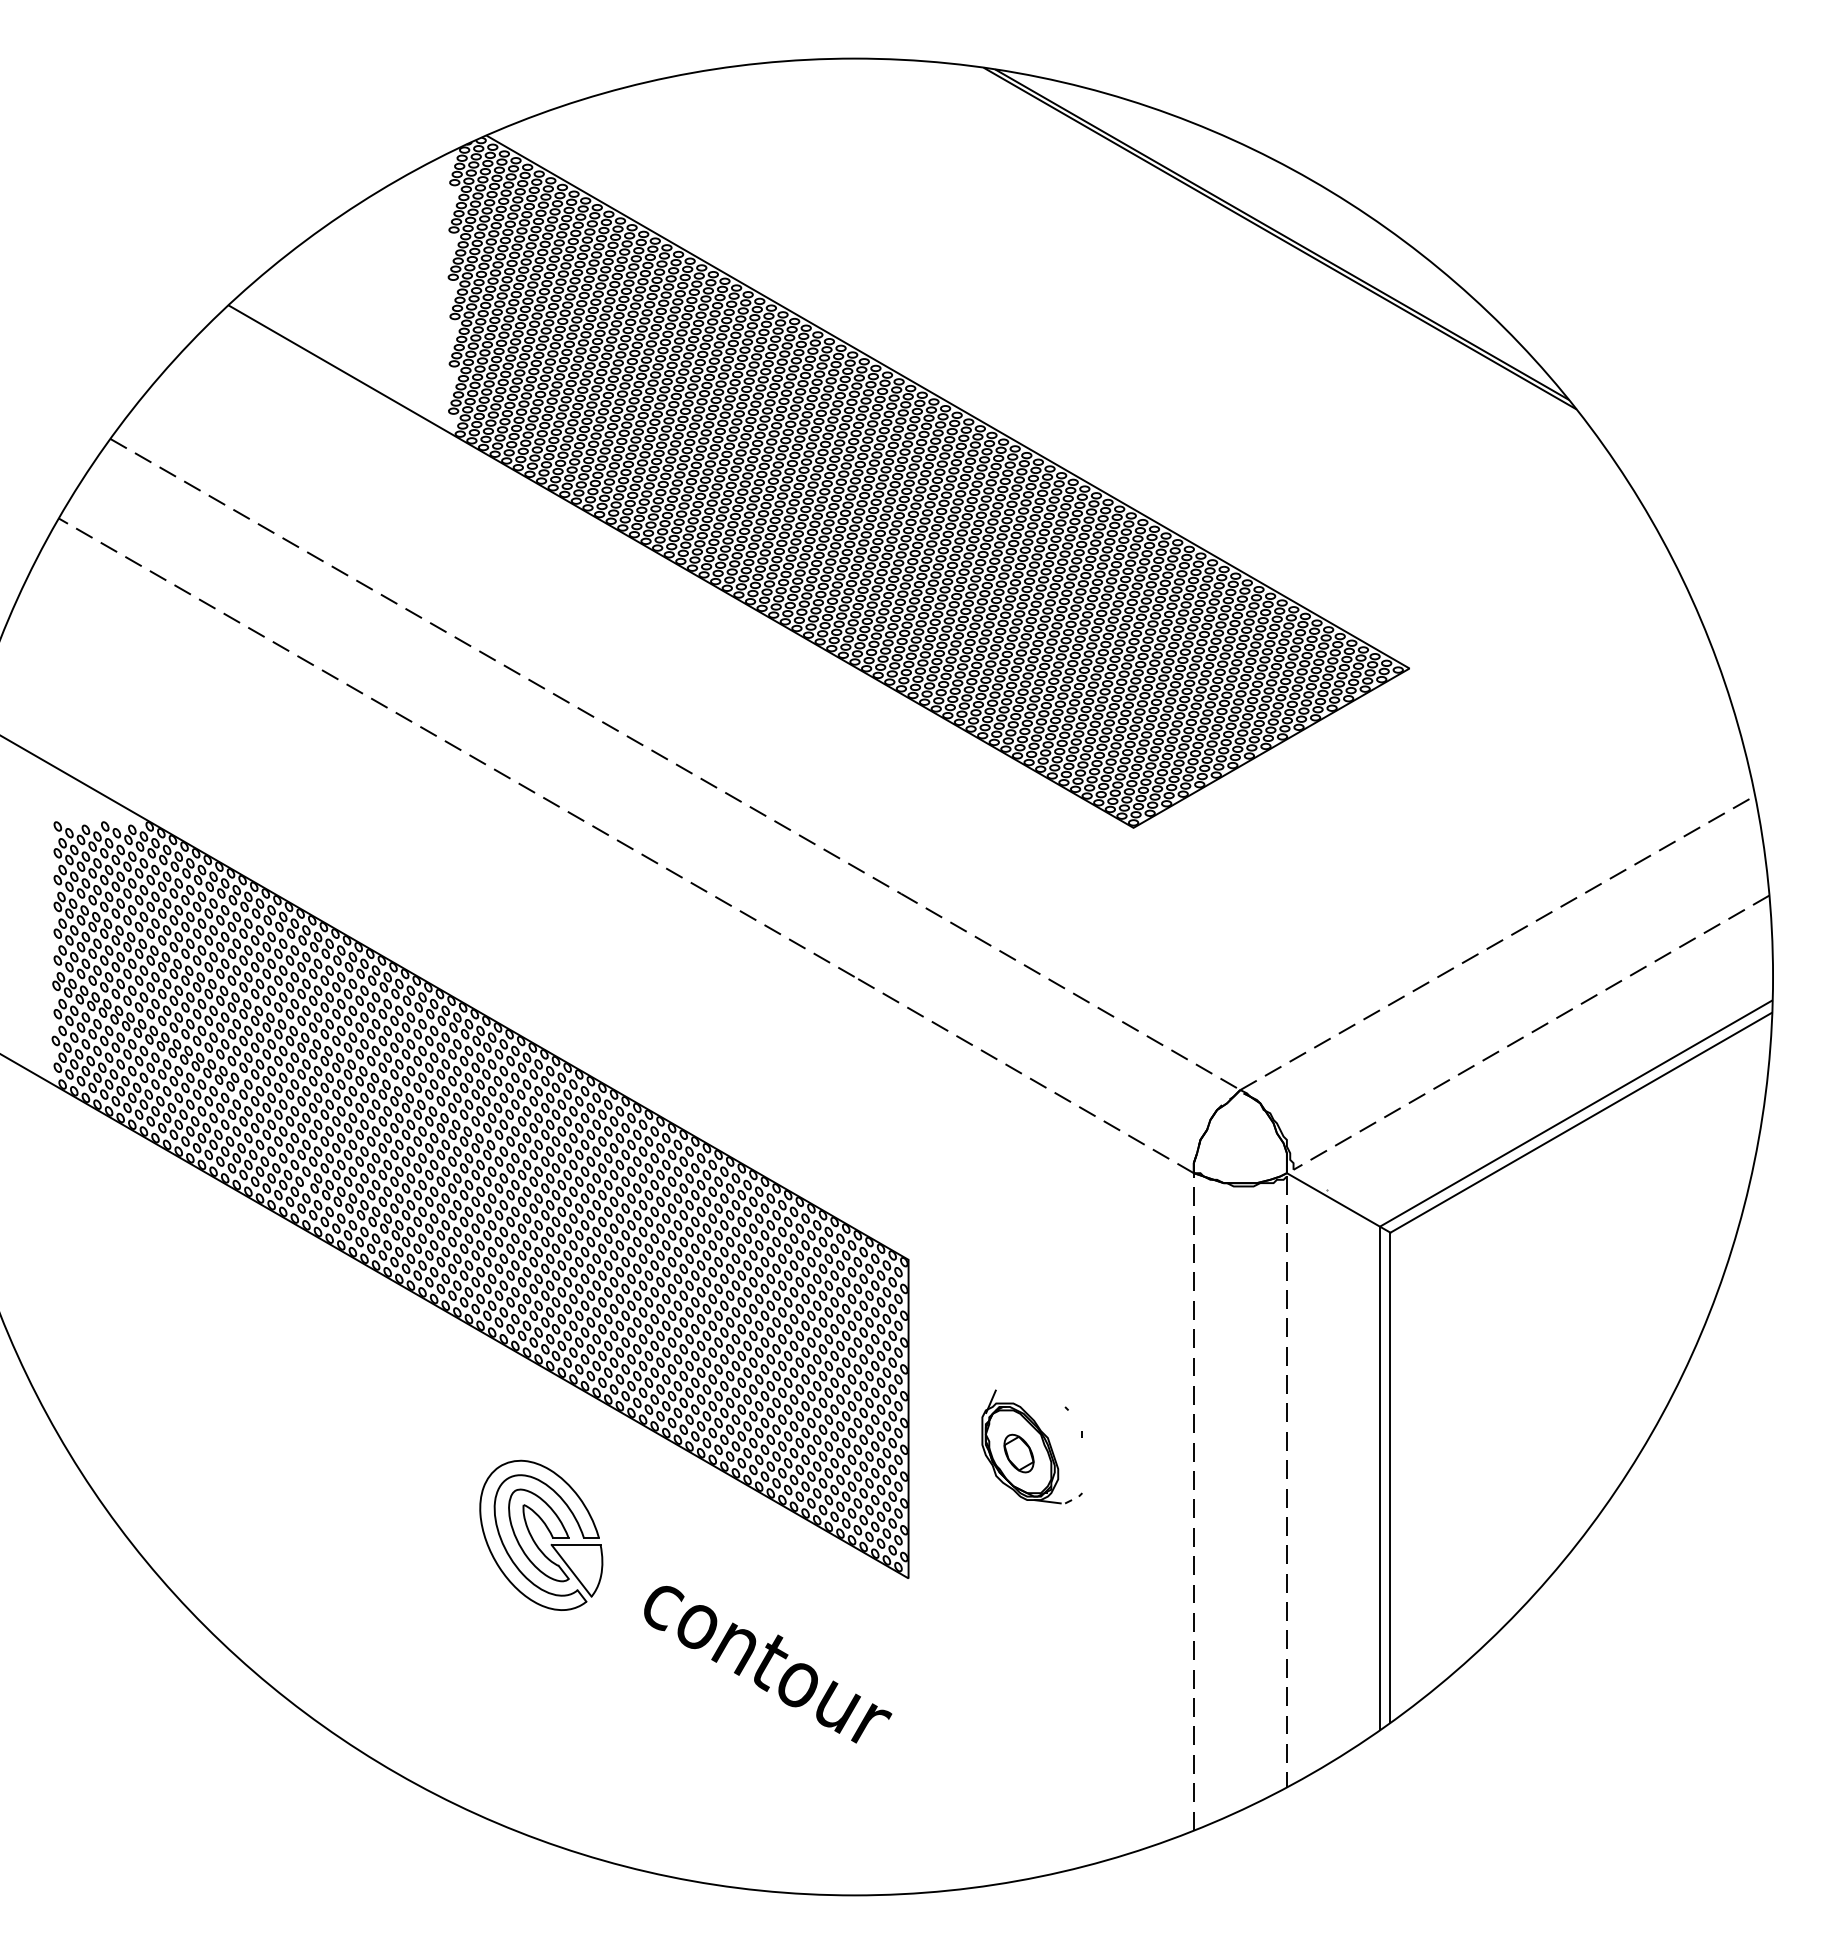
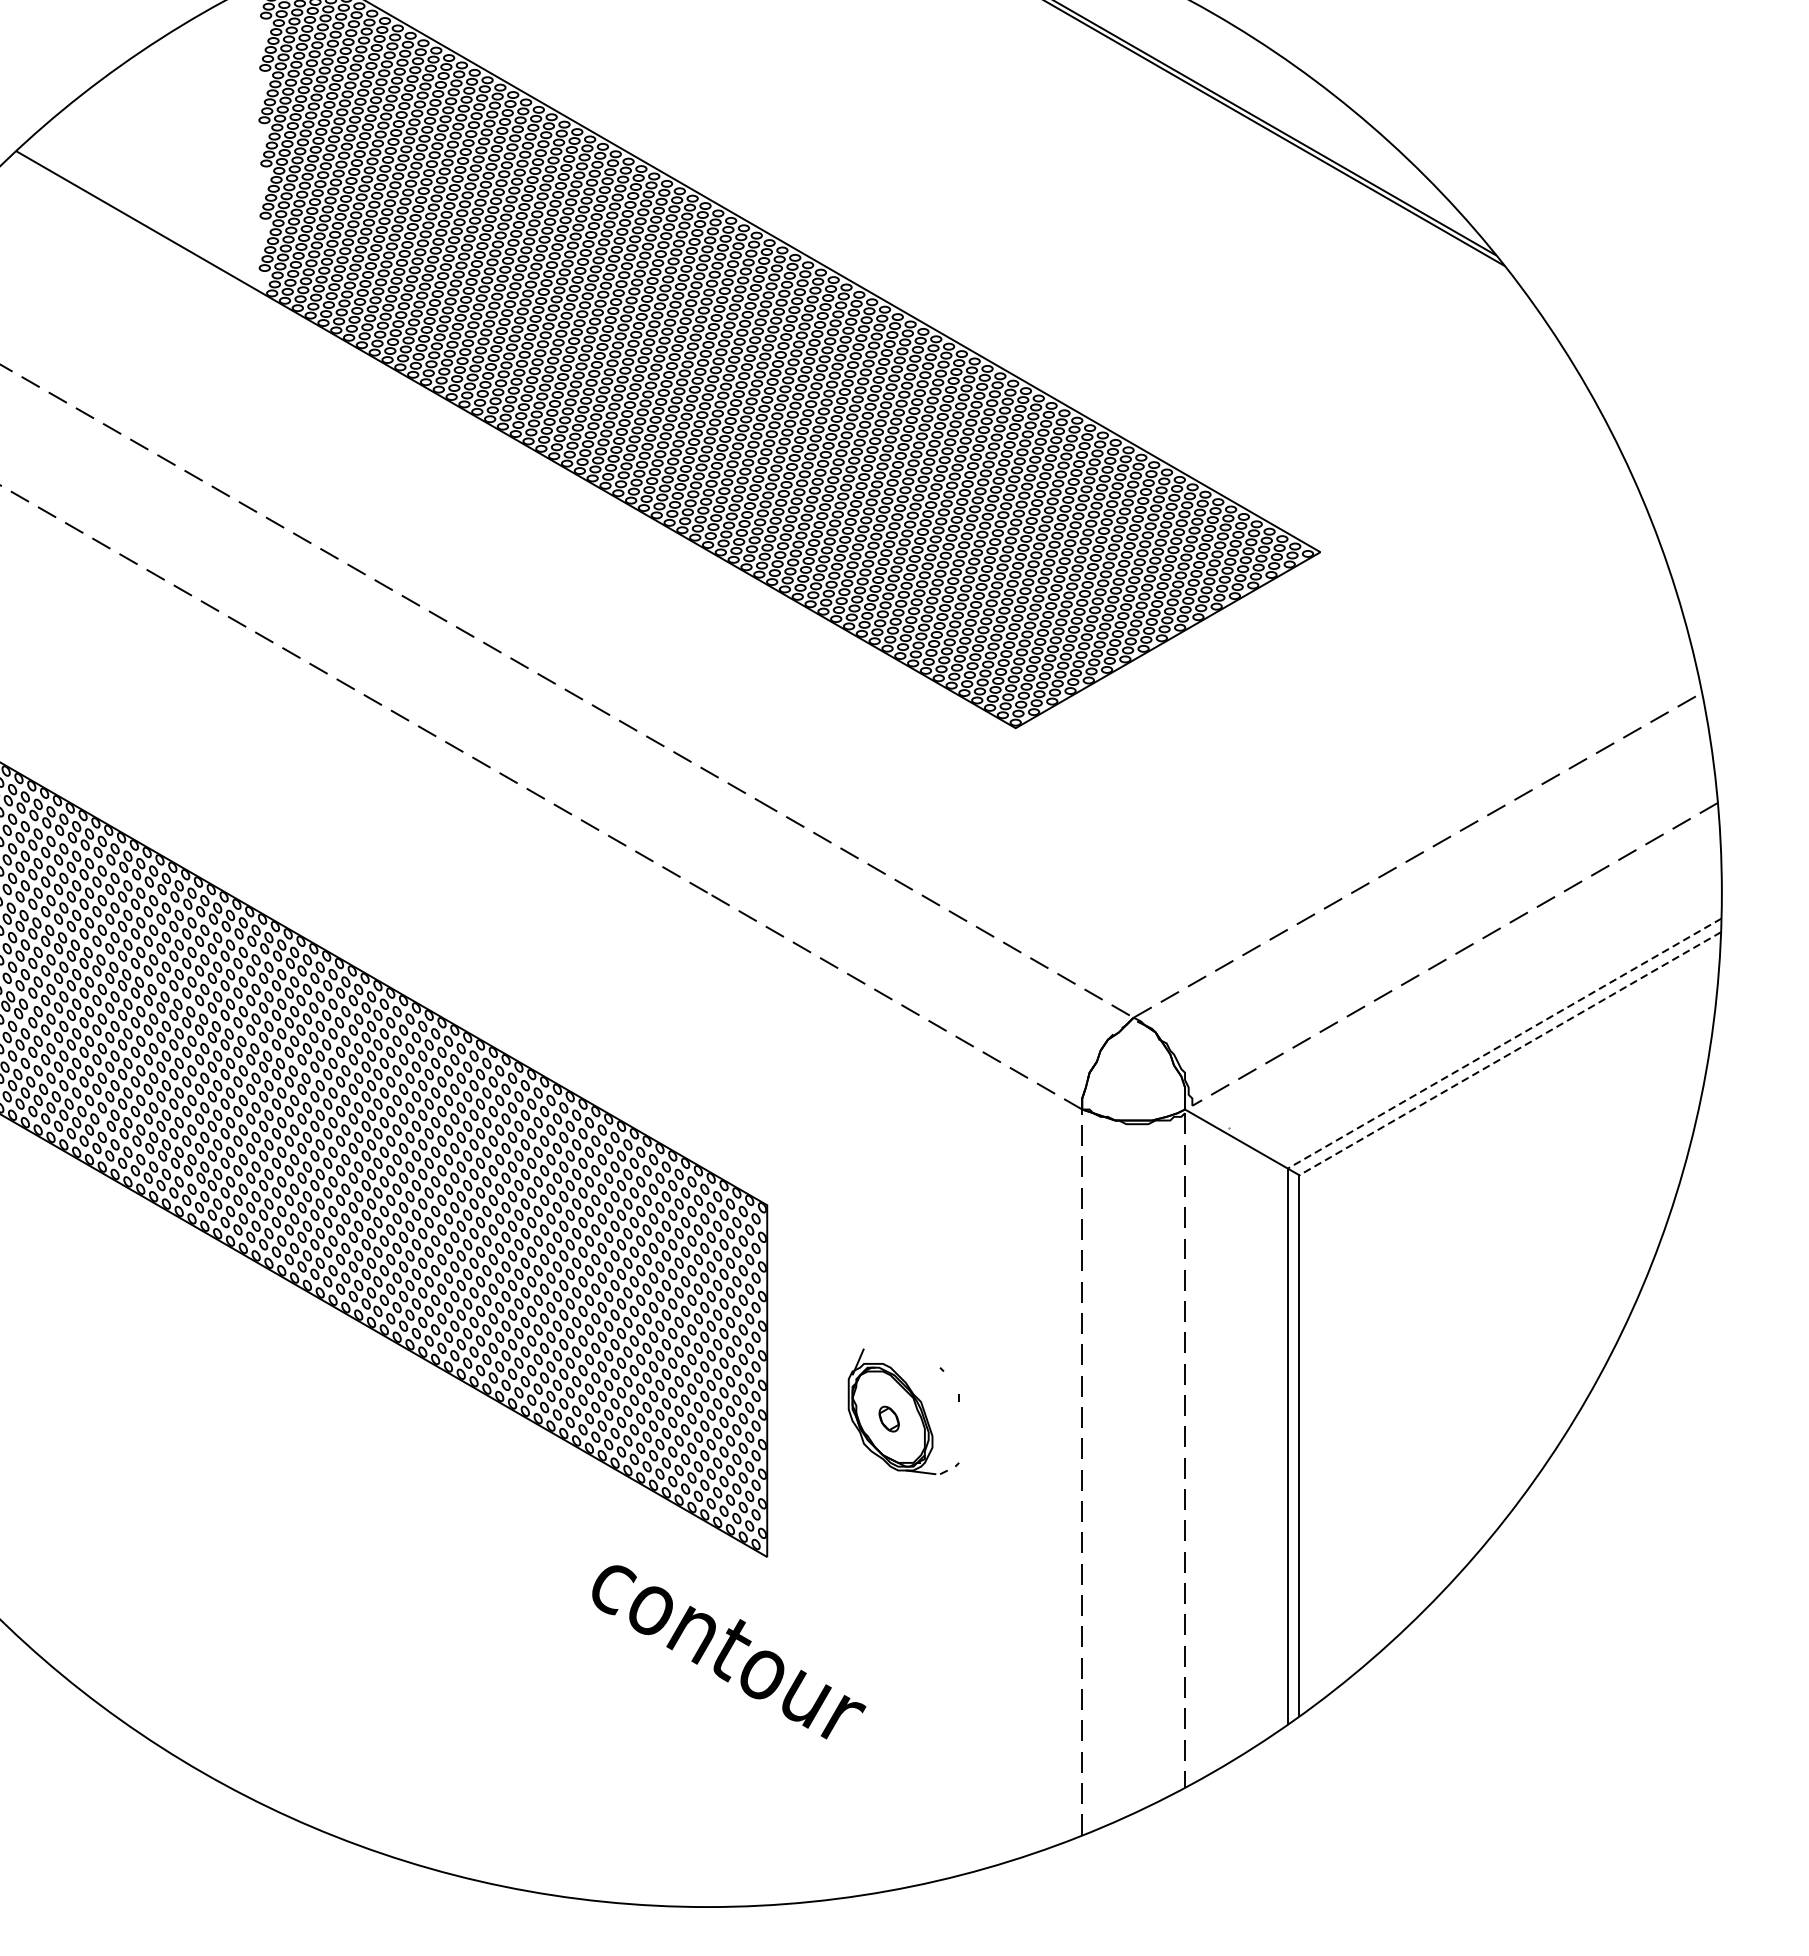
line: (1576, 1113) -> (1504, 1043), solid -> dashed
line: (1580, 1122) -> (1509, 1053), solid -> dashed
part: (1018, 1453) -> (888, 1419), size x0.6
part: (548, 1531) -> (369, 1505), removed
text: (768, 1664) -> (729, 1652), moved

